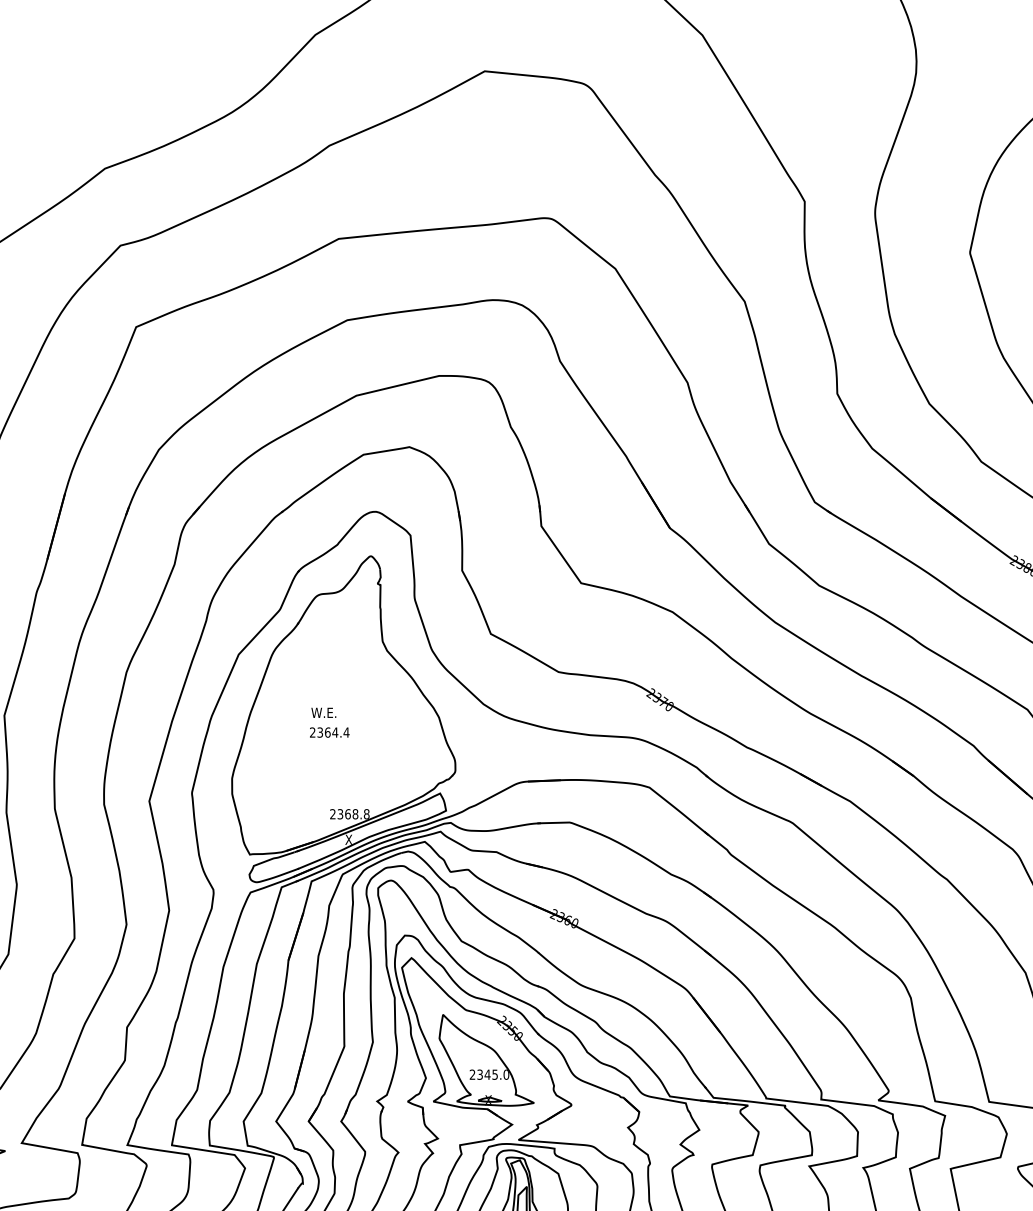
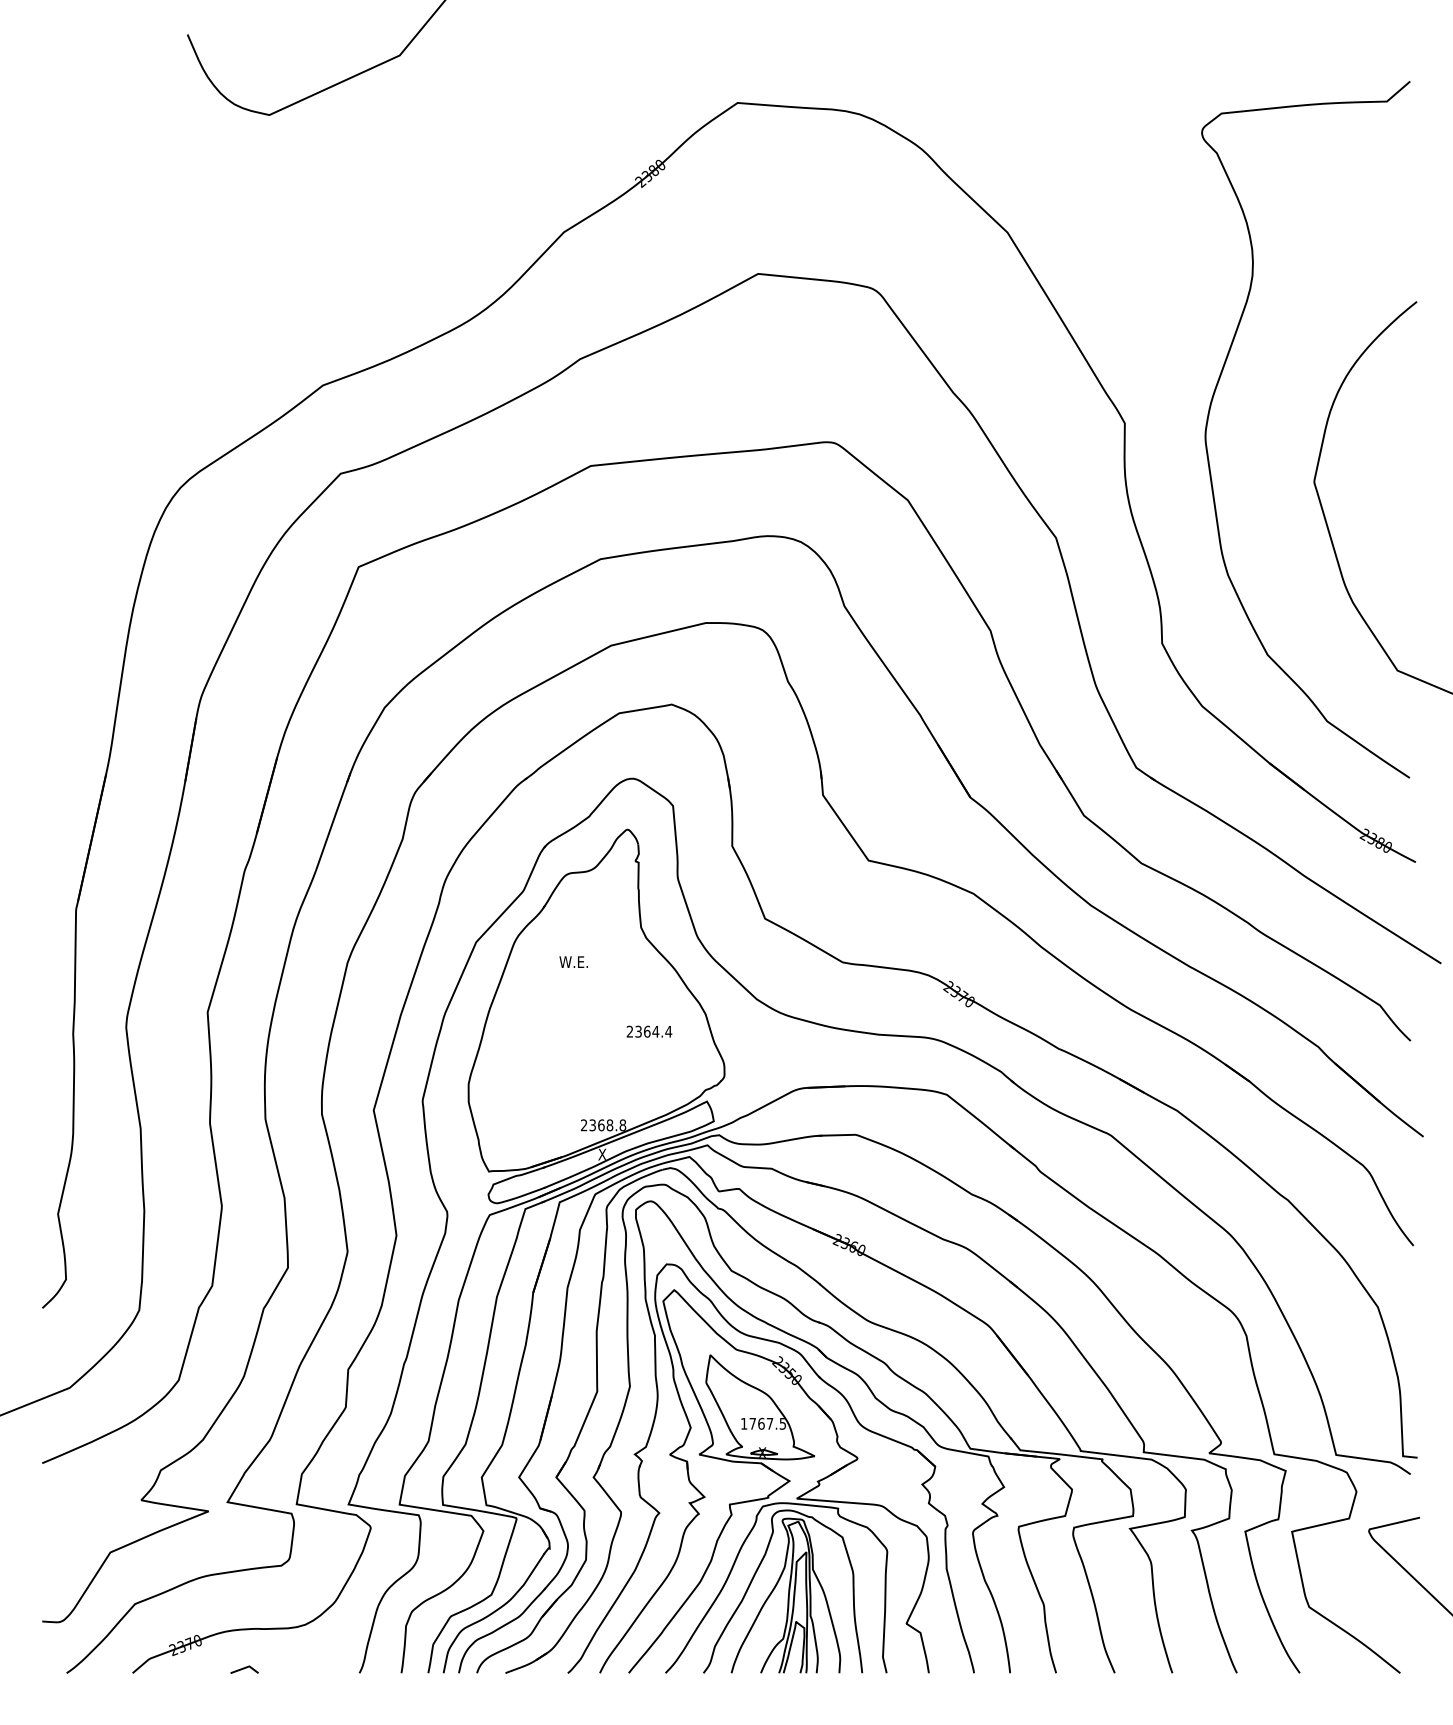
text: (323, 712) -> (573, 961), moved
text: (329, 732) -> (649, 1031), moved
text: (489, 1074) -> (763, 1423), 2345.0 -> 1767.5

